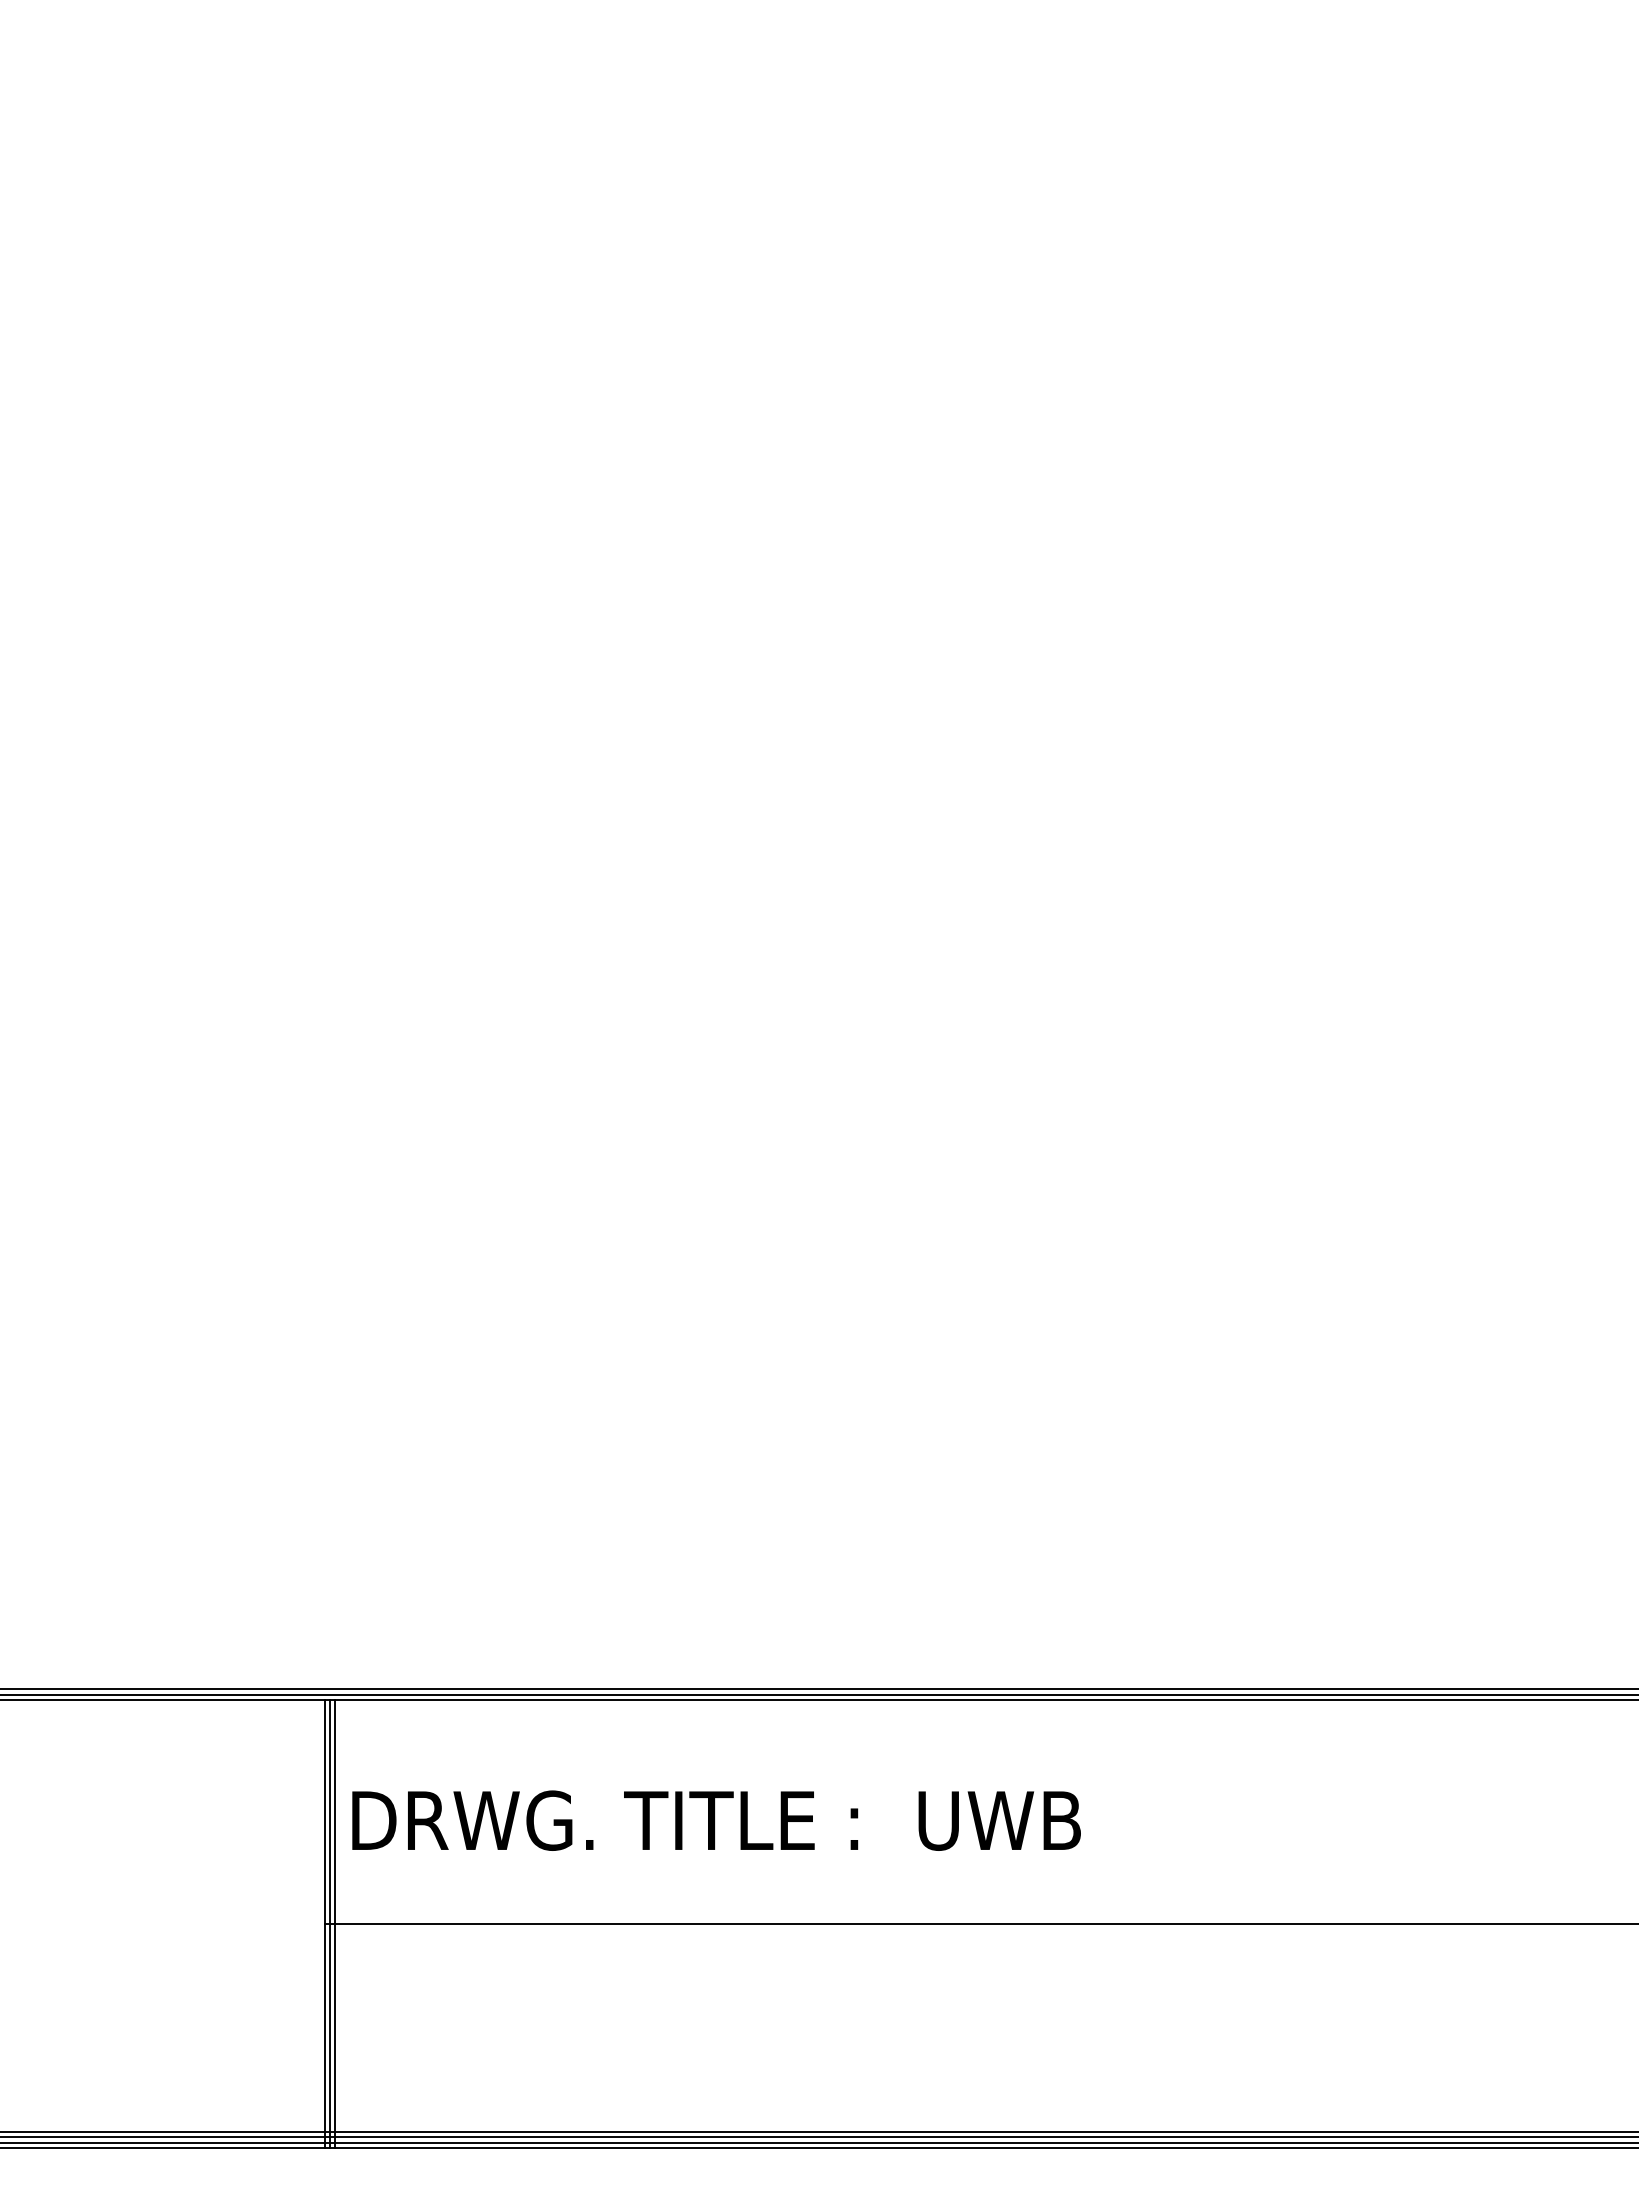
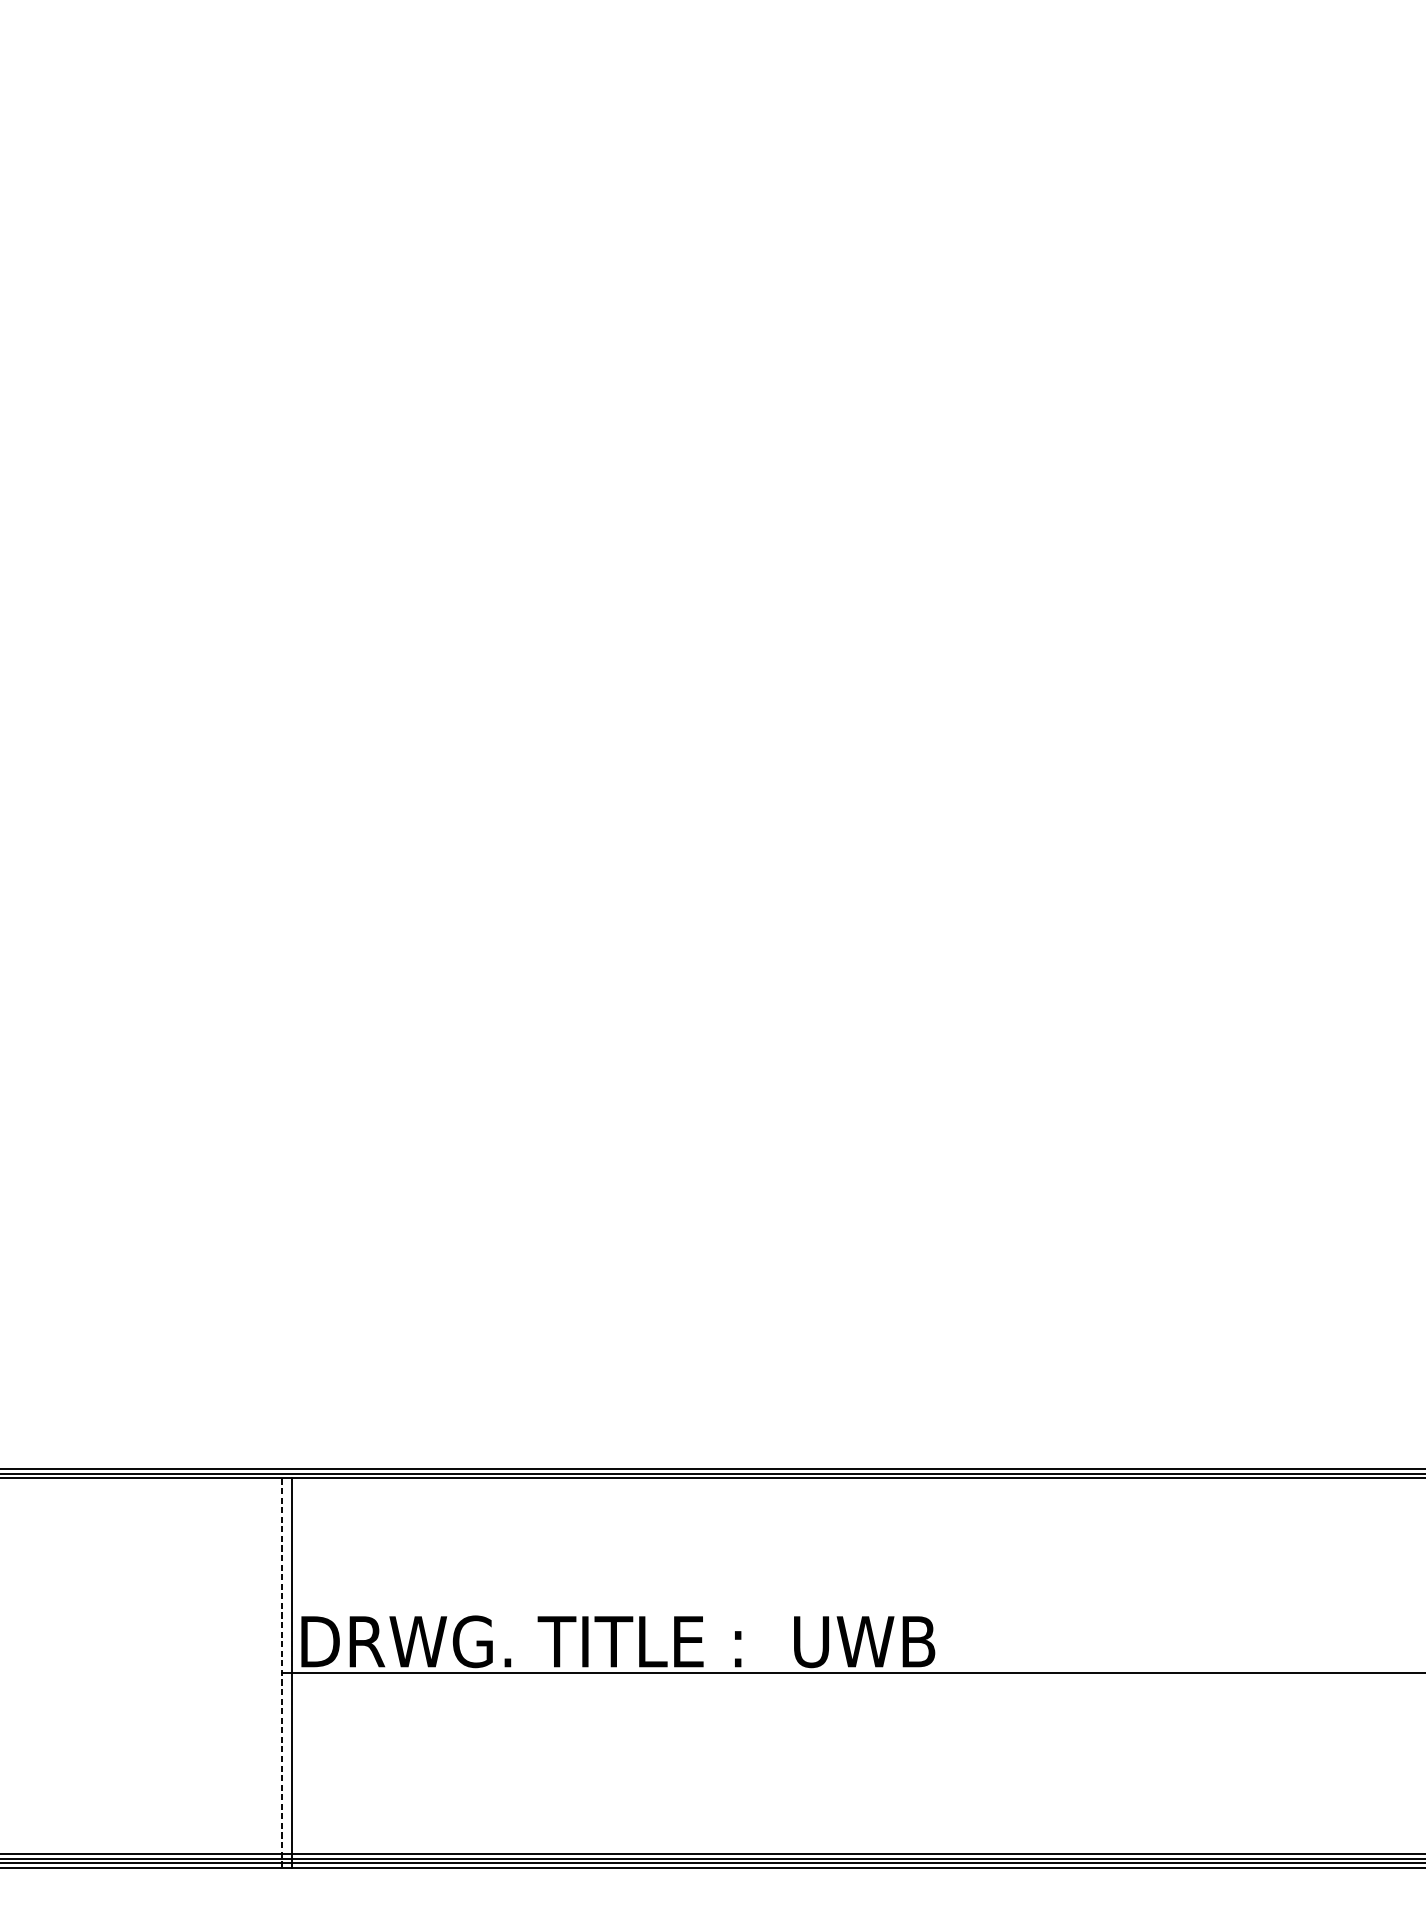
text: (716, 1820) -> (618, 1641), moved
line: (329, 1923) -> (286, 1672), removed
line: (324, 1924) -> (282, 1673), solid -> dashed

